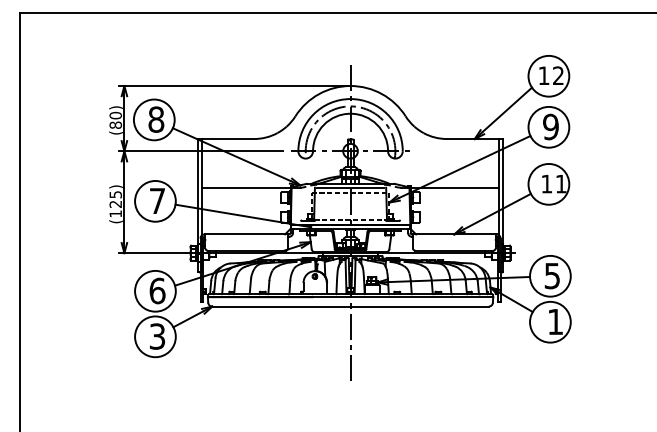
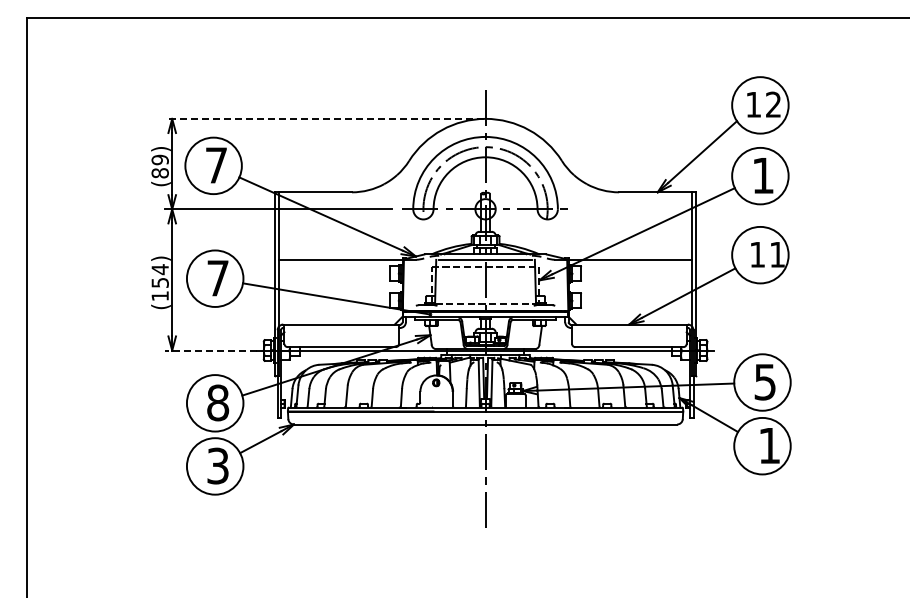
line: (234, 85) -> (324, 118), solid -> dashed
text: (115, 115) -> (159, 159), (80) -> (89)
text: (156, 119) -> (216, 165), 8 -> 7
text: (551, 126) -> (763, 175), 9 -> 1
text: (115, 199) -> (159, 275), (125) -> (154)
line: (152, 253) -> (210, 350), solid -> dashed
text: (157, 290) -> (218, 402), 6 -> 8

